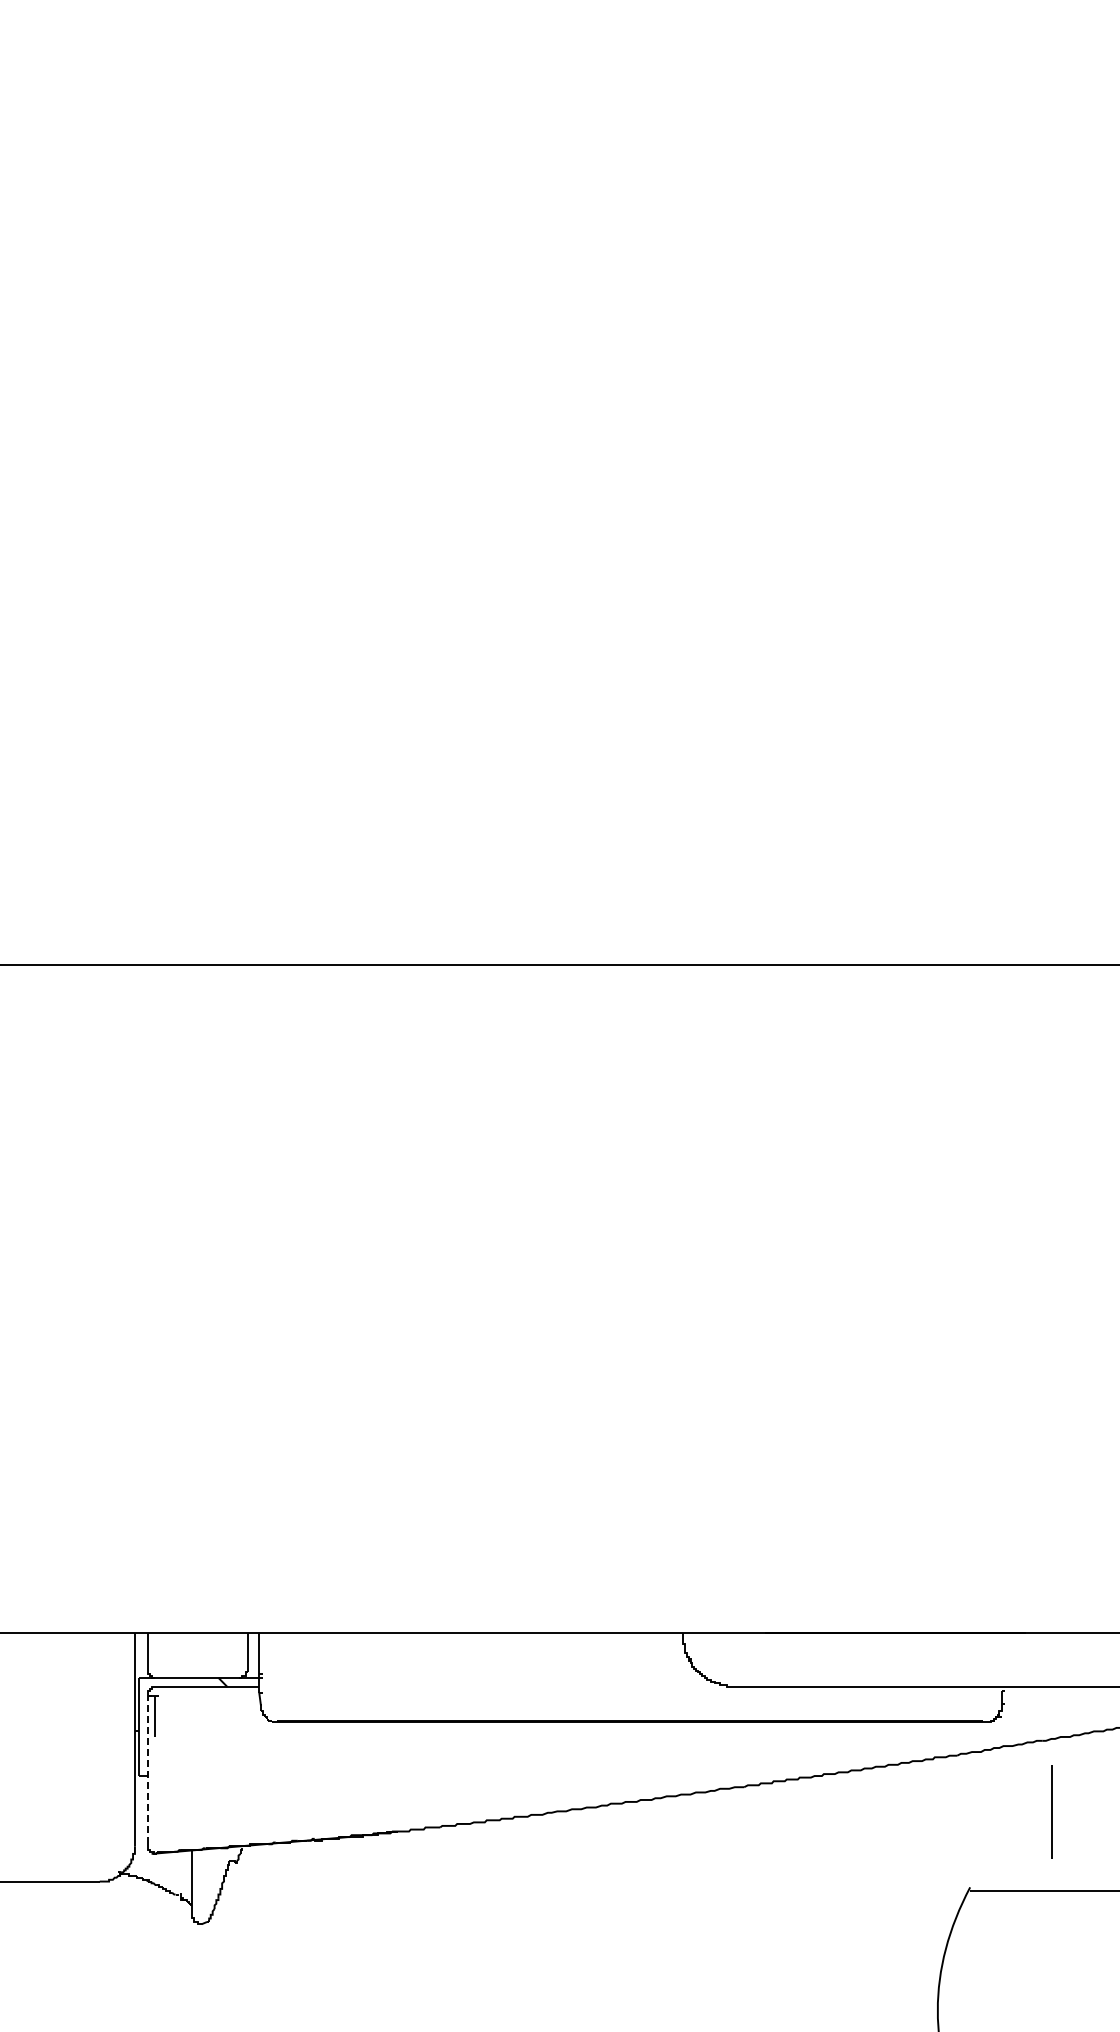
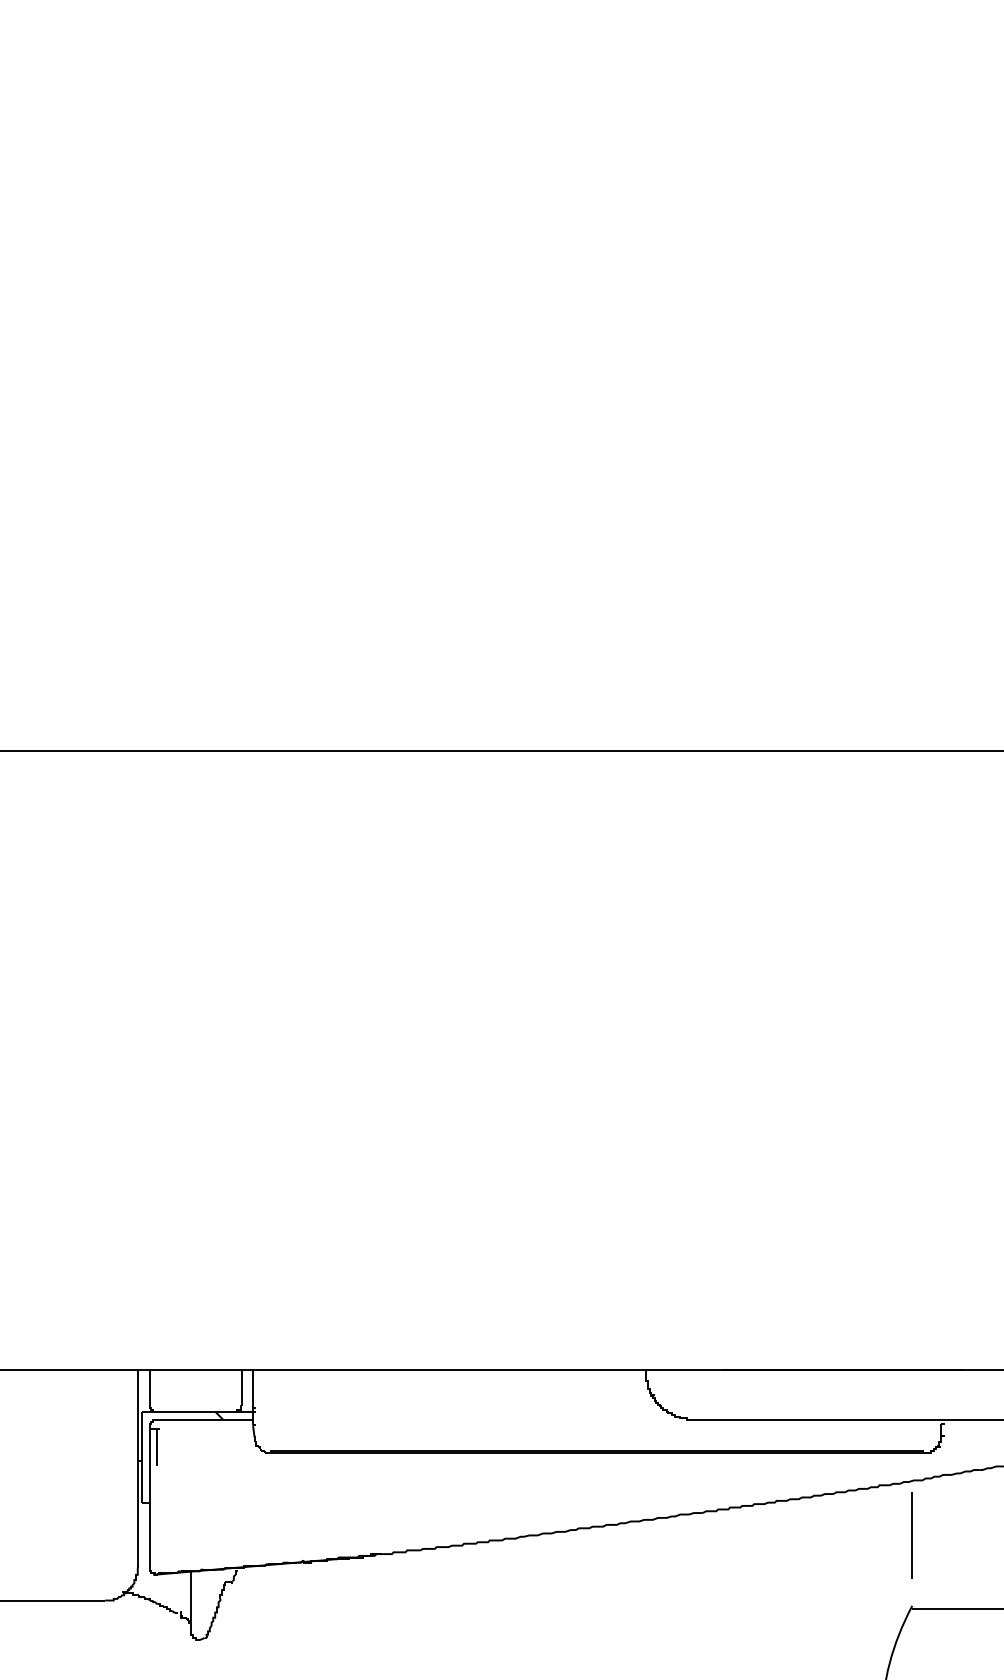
line: (148, 1770) -> (150, 1497), dashed -> solid
line: (1051, 1811) -> (911, 1535), moved

